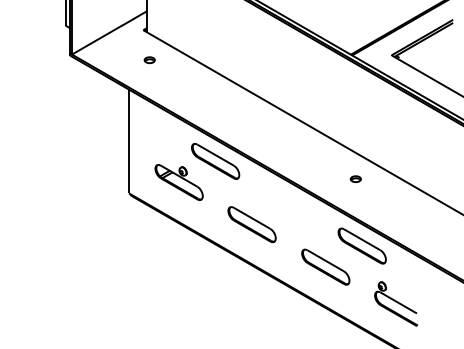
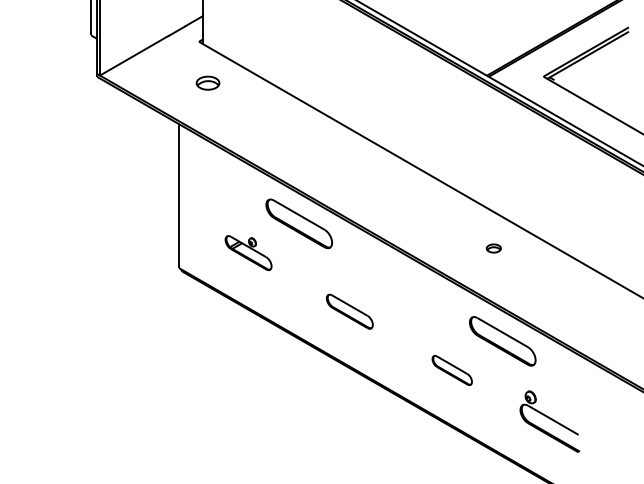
part: (149, 60) -> (207, 83), size x1.6
part: (178, 182) -> (247, 253), size x0.7
part: (251, 224) -> (349, 311), size x0.7
part: (325, 266) -> (451, 369), size x0.6

